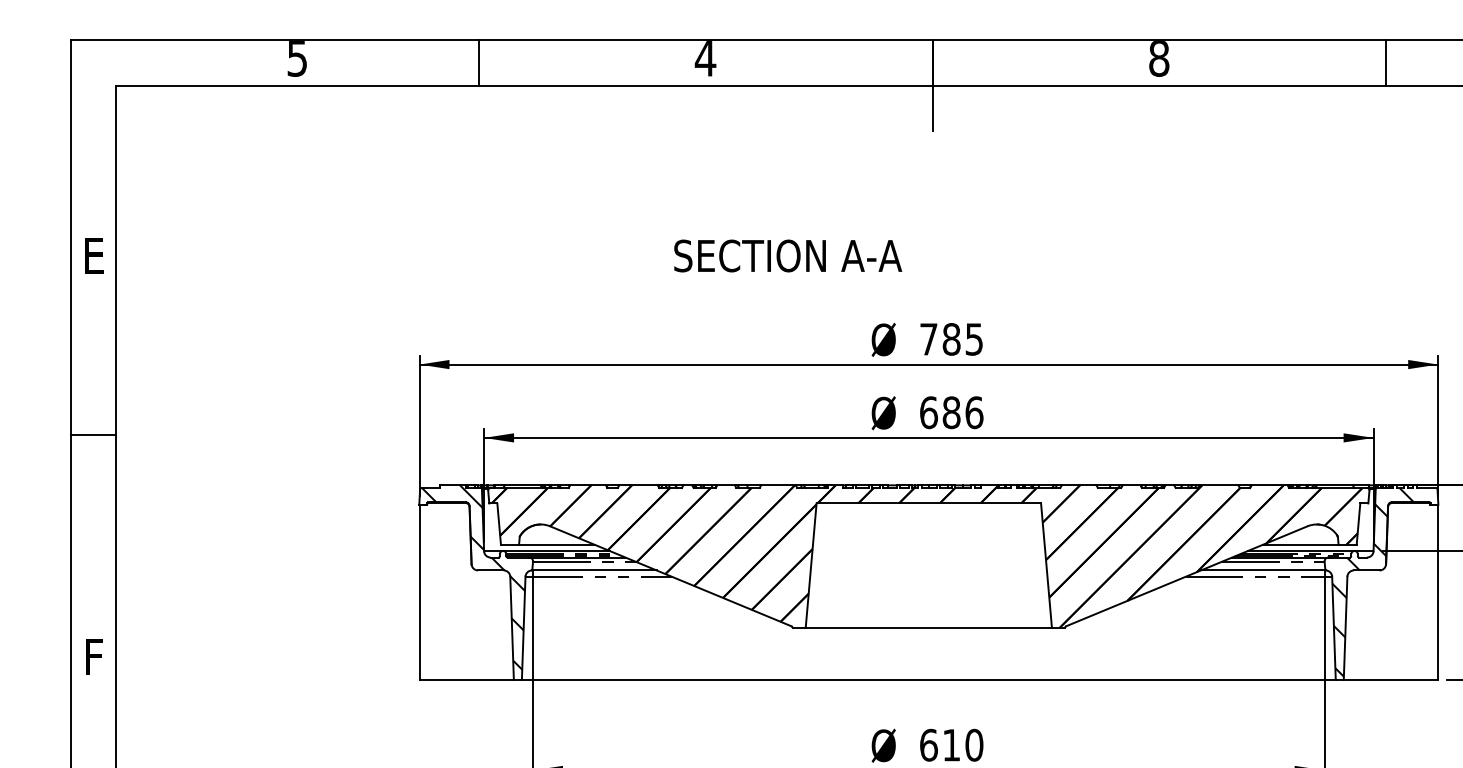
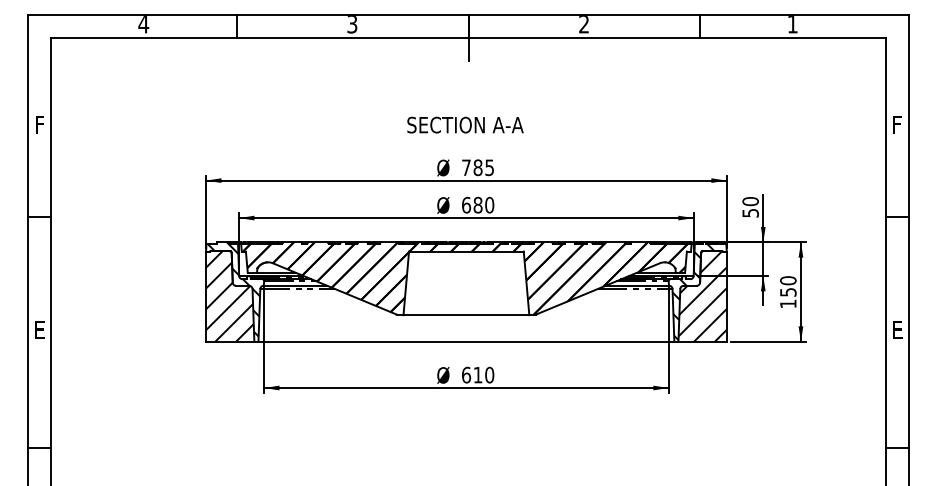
text: (296, 59) -> (143, 24), 5 -> 4
text: (703, 59) -> (351, 24), 4 -> 3
text: (1159, 59) -> (584, 24), 8 -> 2
text: (93, 254) -> (39, 124), E -> F
text: (788, 254) -> (465, 124), moved
text: (973, 411) -> (489, 204), 686 -> 680
hatch: (465, 591) -> (229, 296), added
hatch: (1390, 591) -> (702, 296), added
text: (93, 655) -> (39, 329), F -> E

